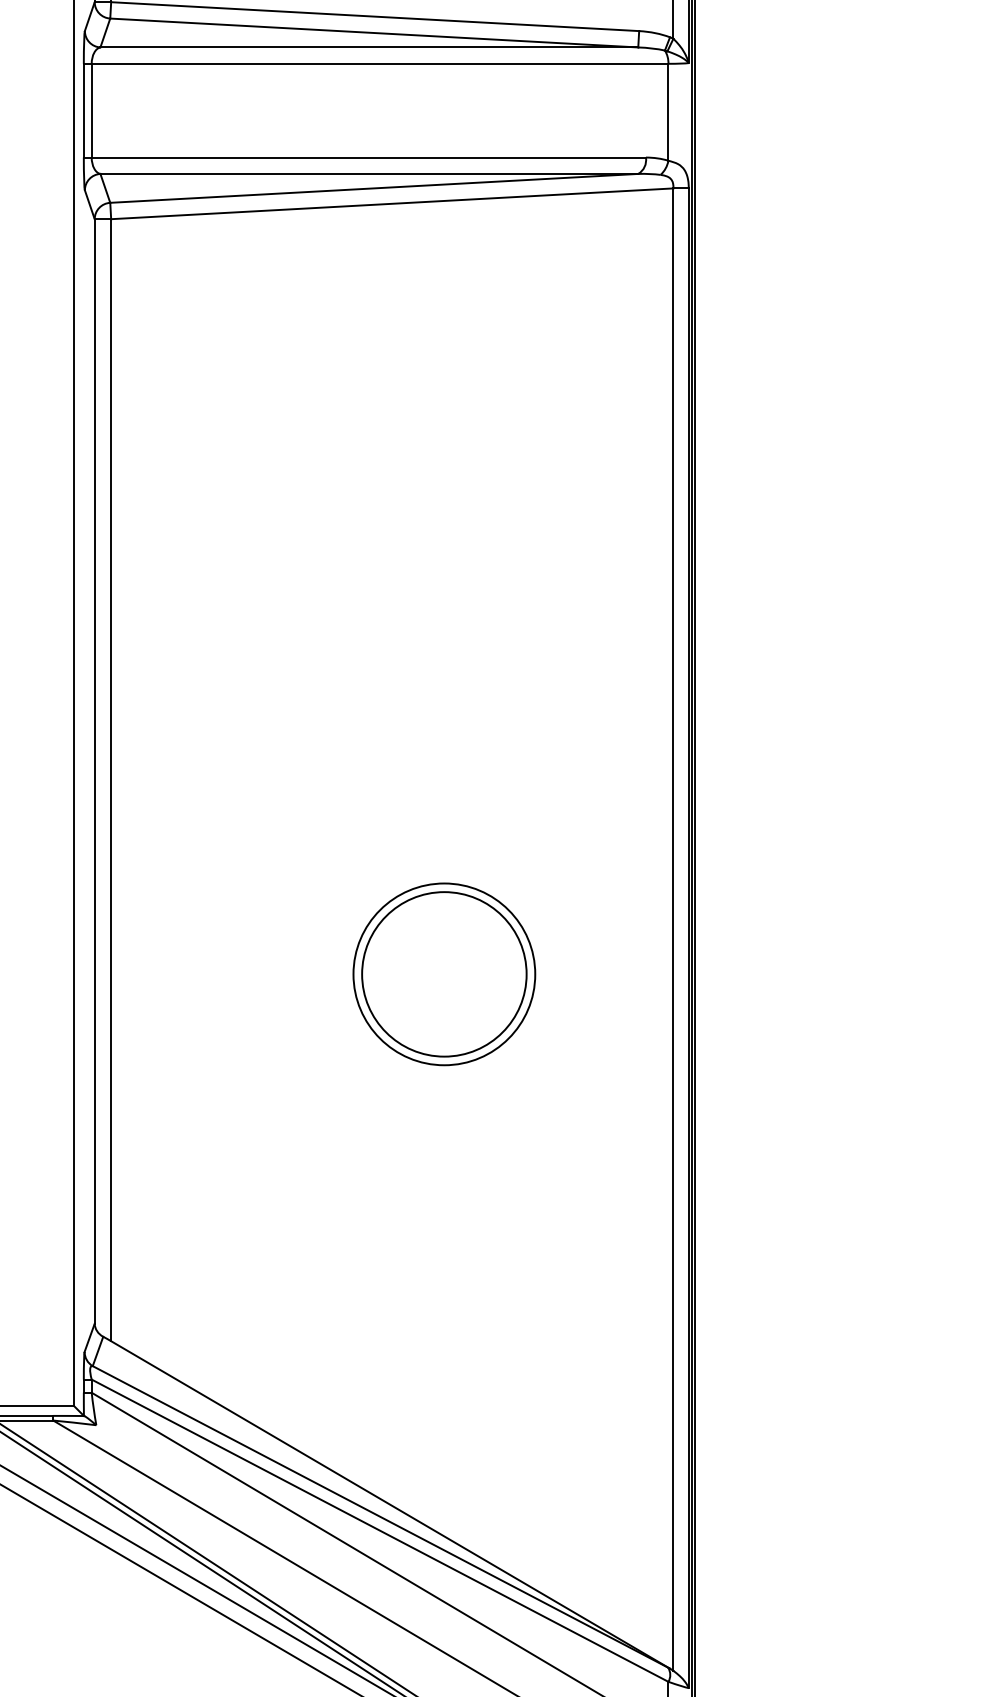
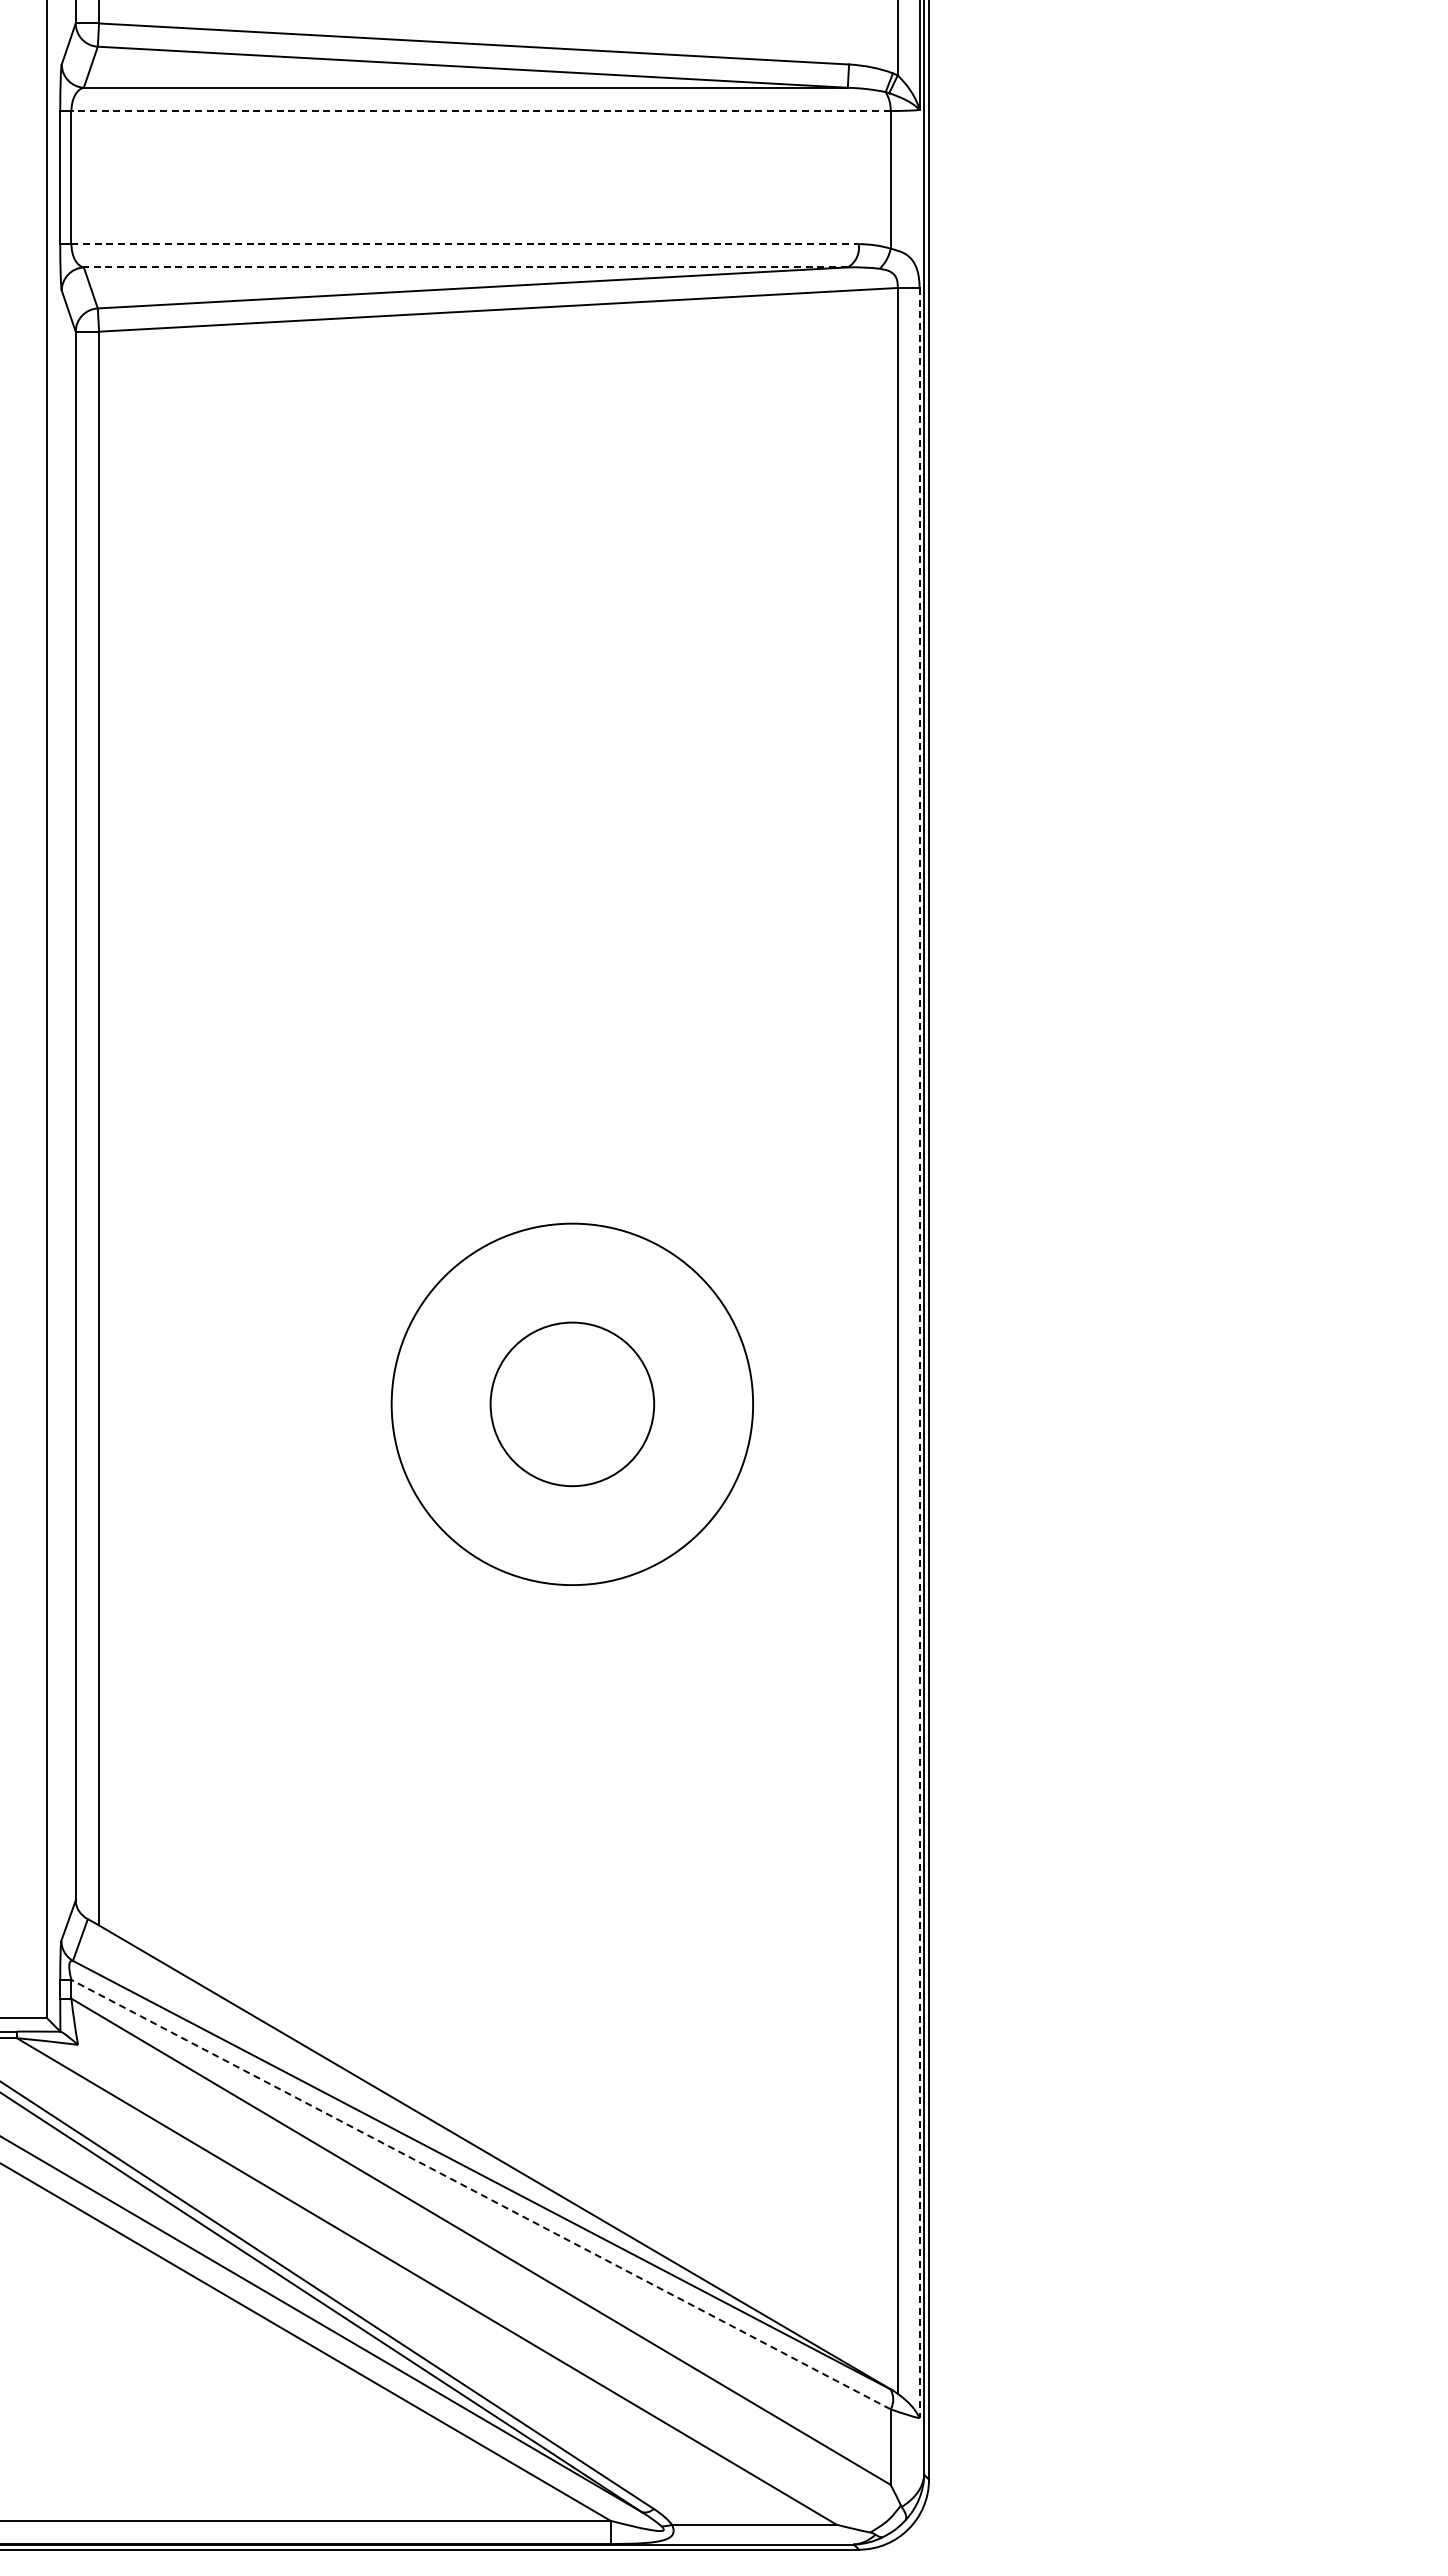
line: (380, 63) -> (481, 110), solid -> dashed
line: (369, 157) -> (465, 244), solid -> dashed
line: (369, 174) -> (465, 267), solid -> dashed
line: (688, 938) -> (919, 1353), solid -> dashed
circle: (444, 974) -> (572, 1404), size x0.7
circle: (444, 974) -> (572, 1404), size x1.4
line: (379, 1530) -> (480, 2194), solid -> dashed

